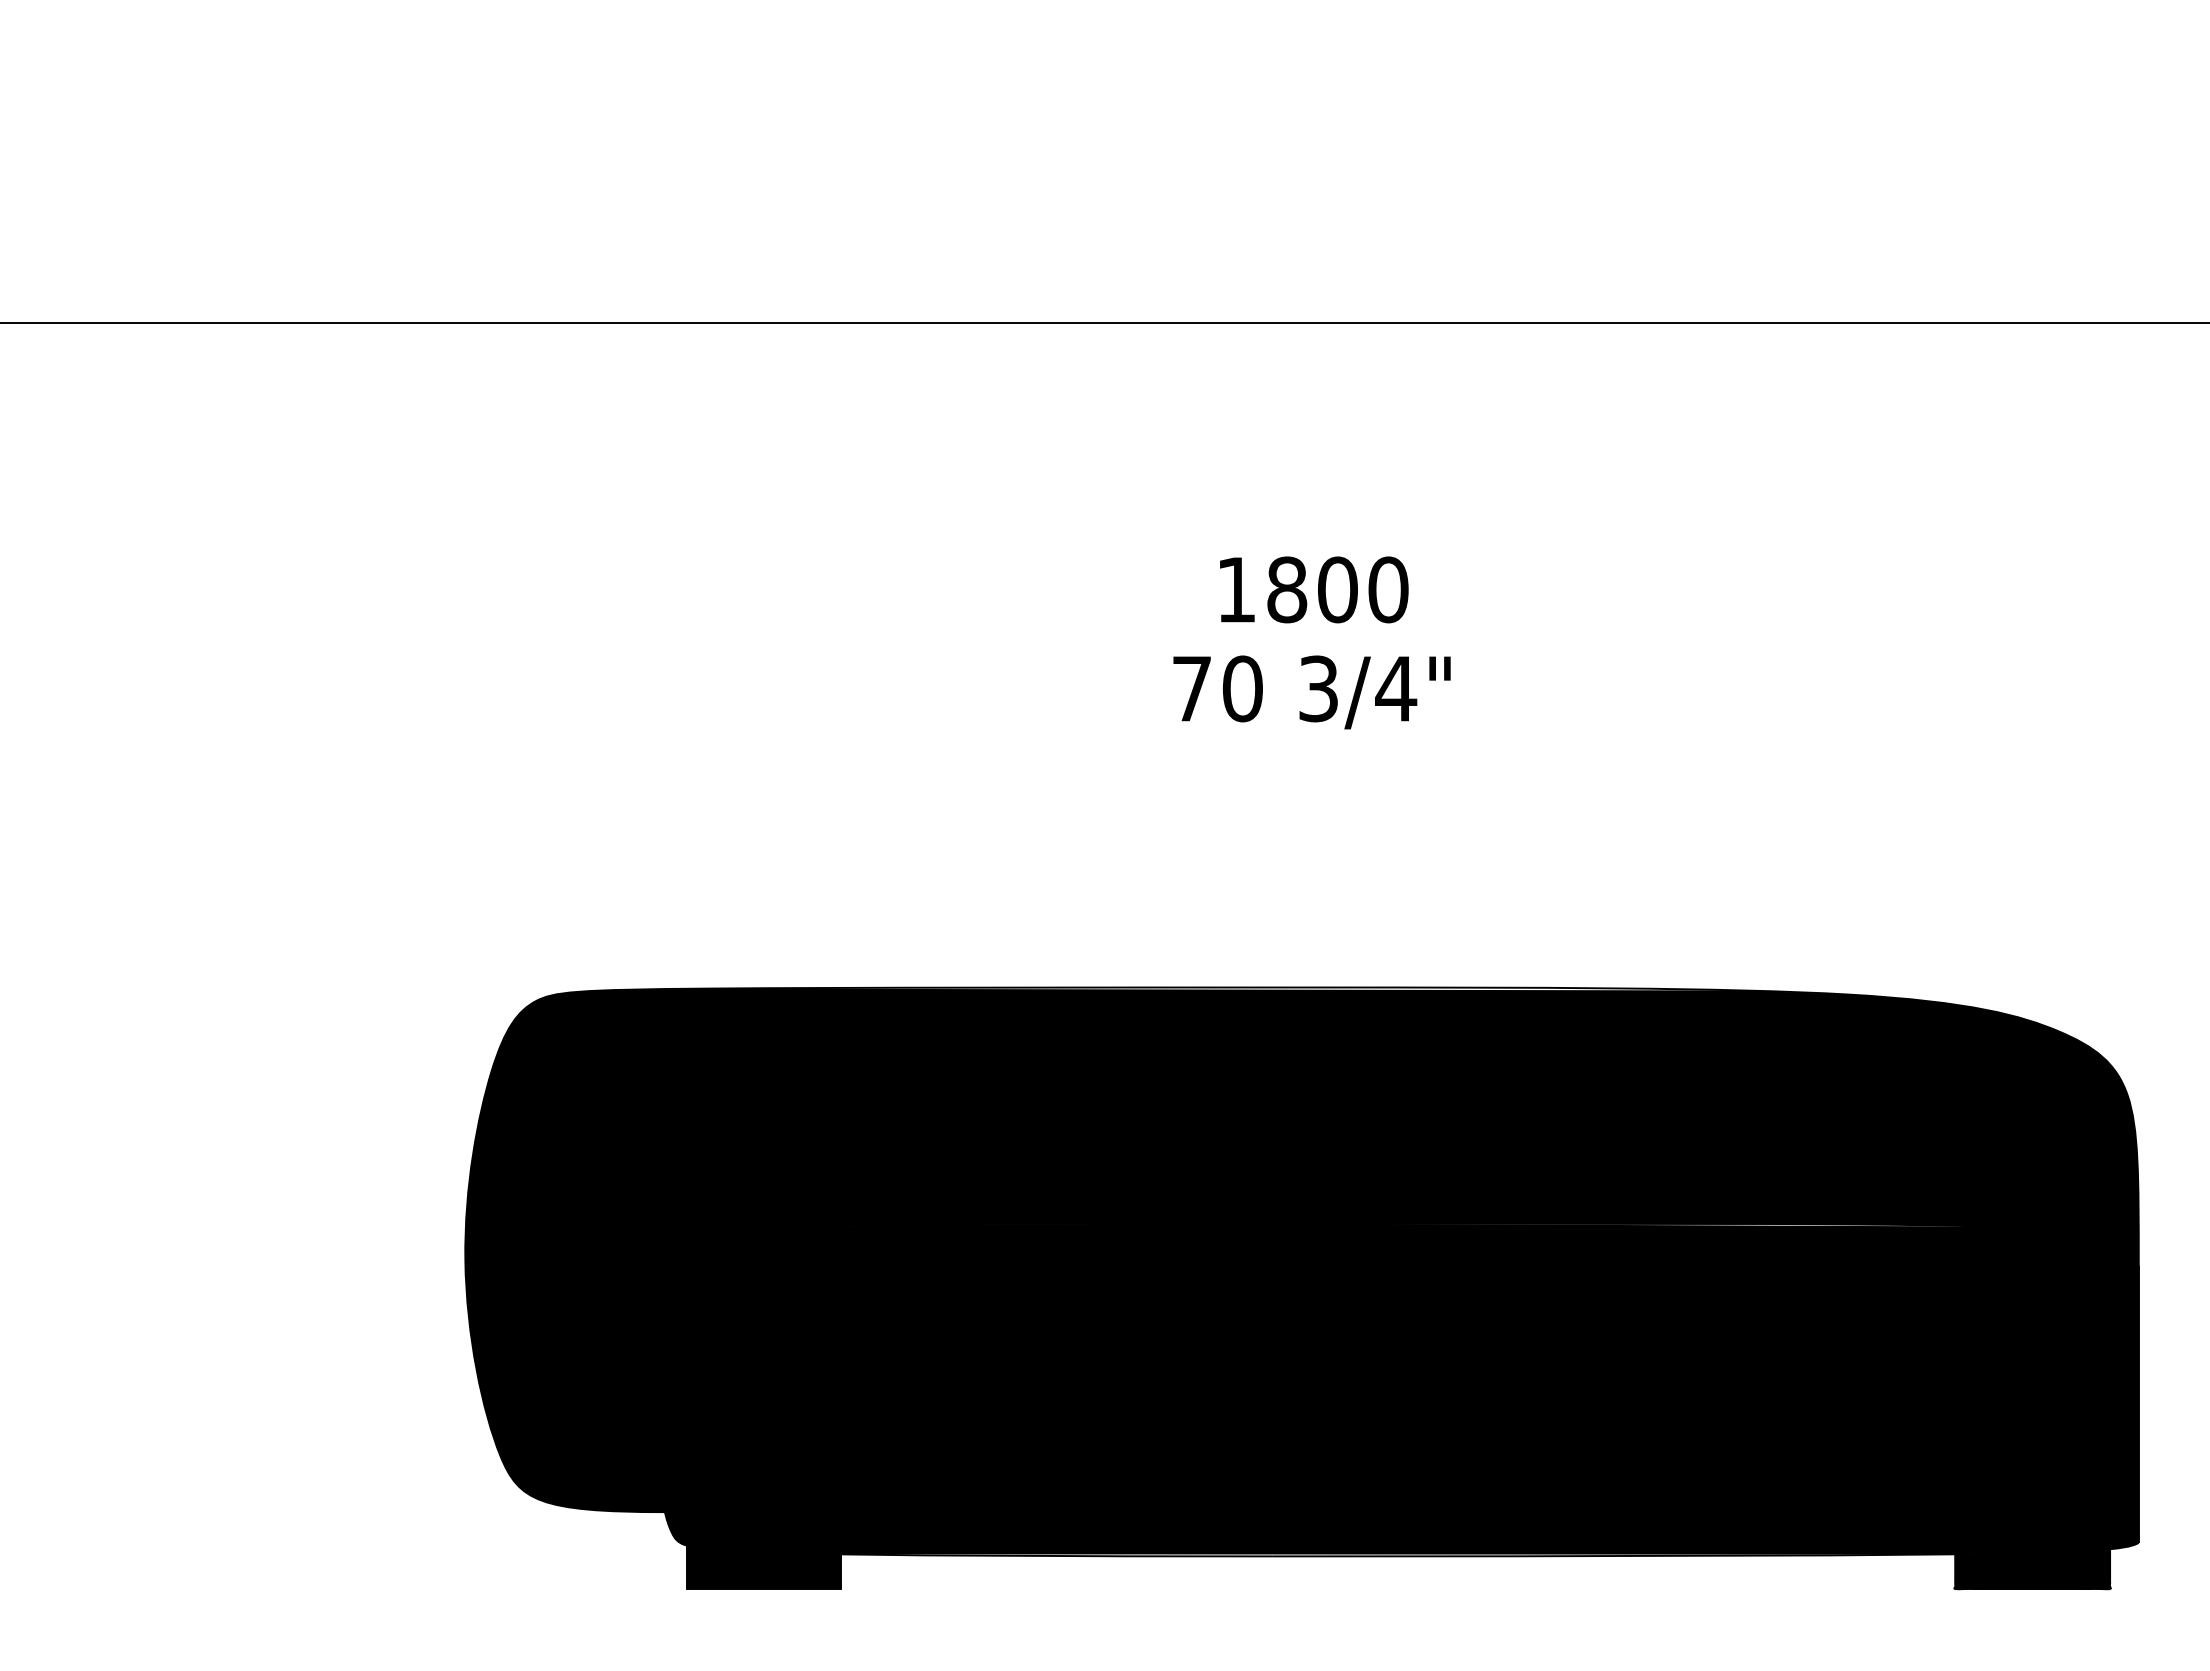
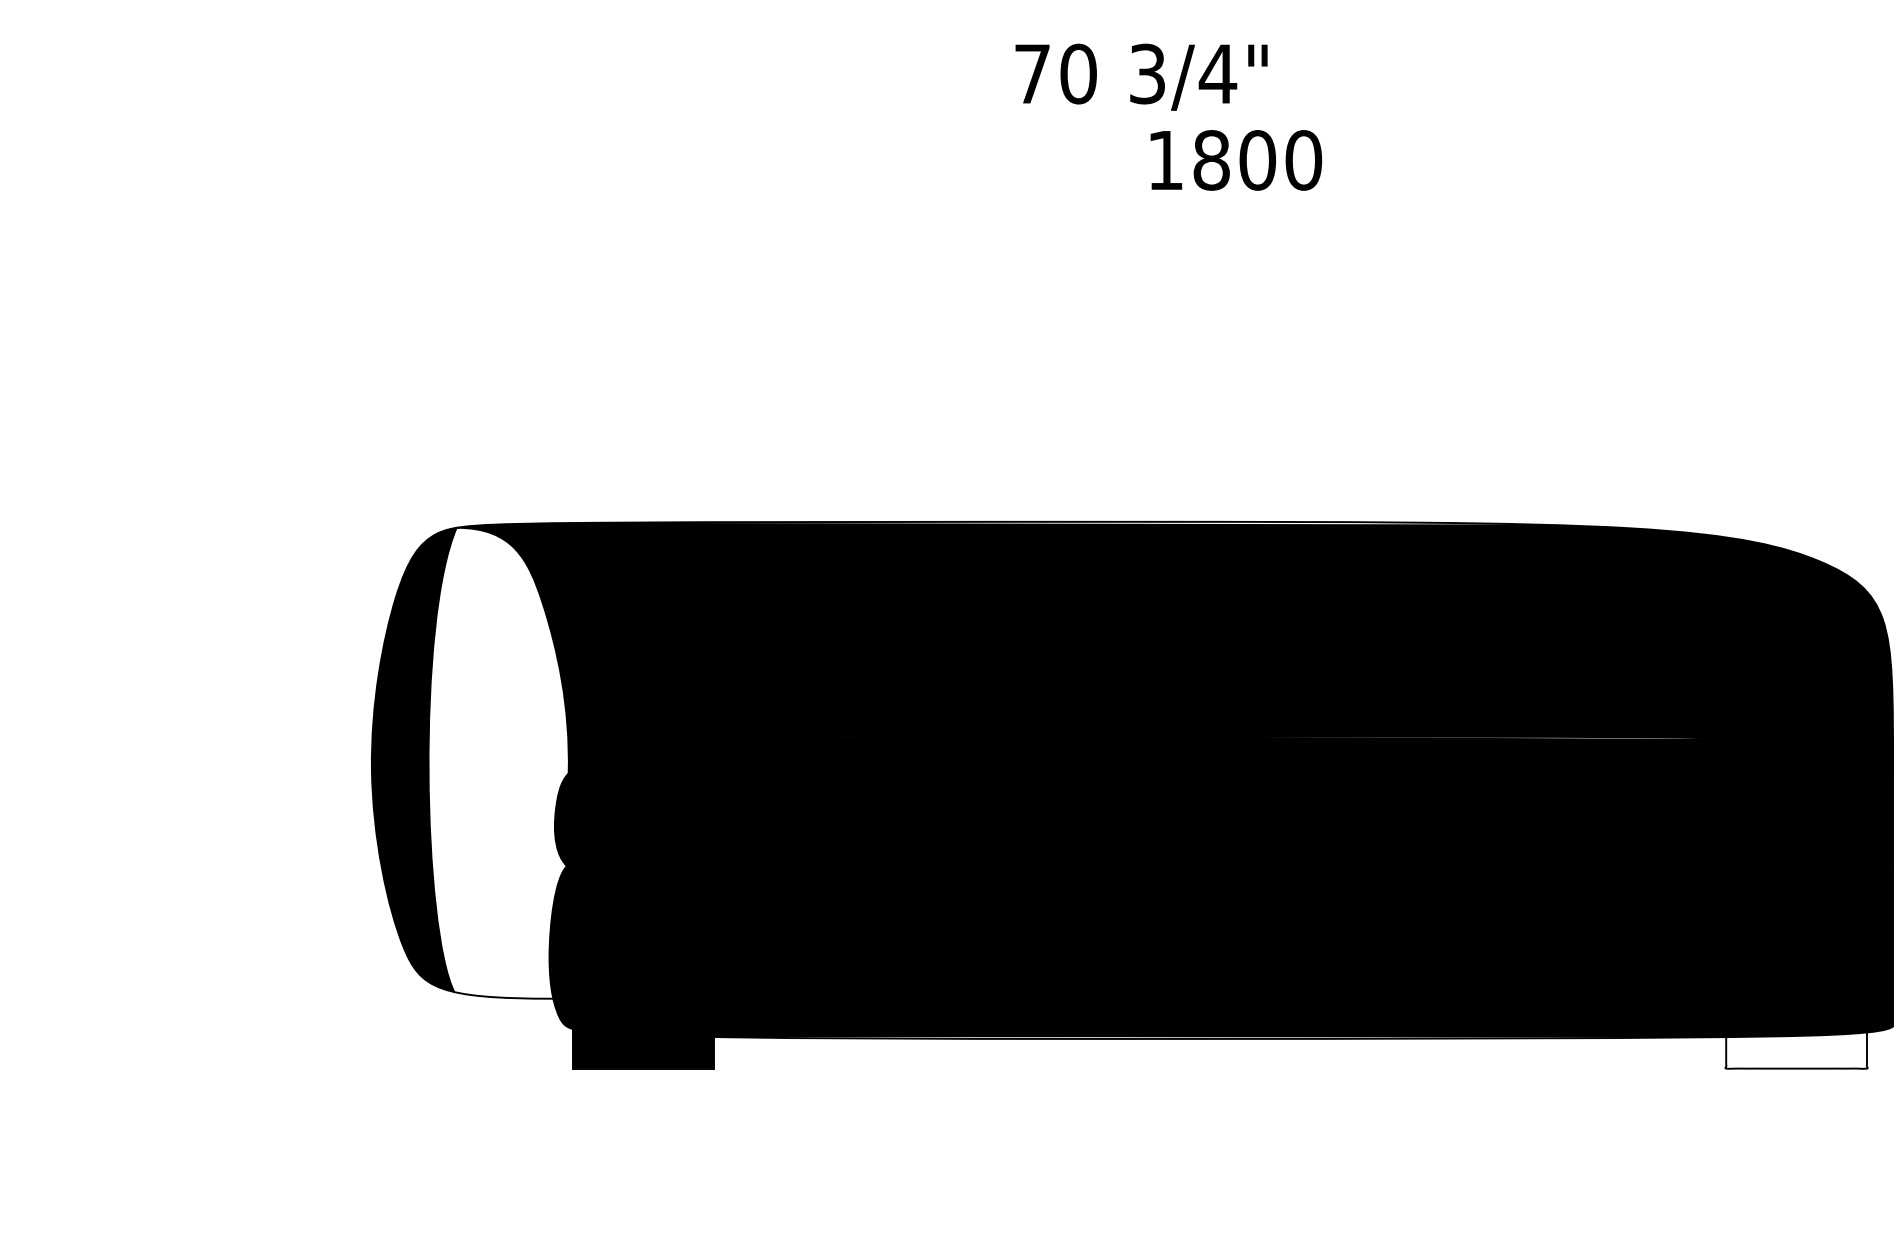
text: (1314, 589) -> (1236, 160), moved
text: (1311, 692) -> (1141, 77), moved
fill: (604, 1253) -> (498, 763), removed
fill: (2032, 1569) -> (1796, 1050), removed

